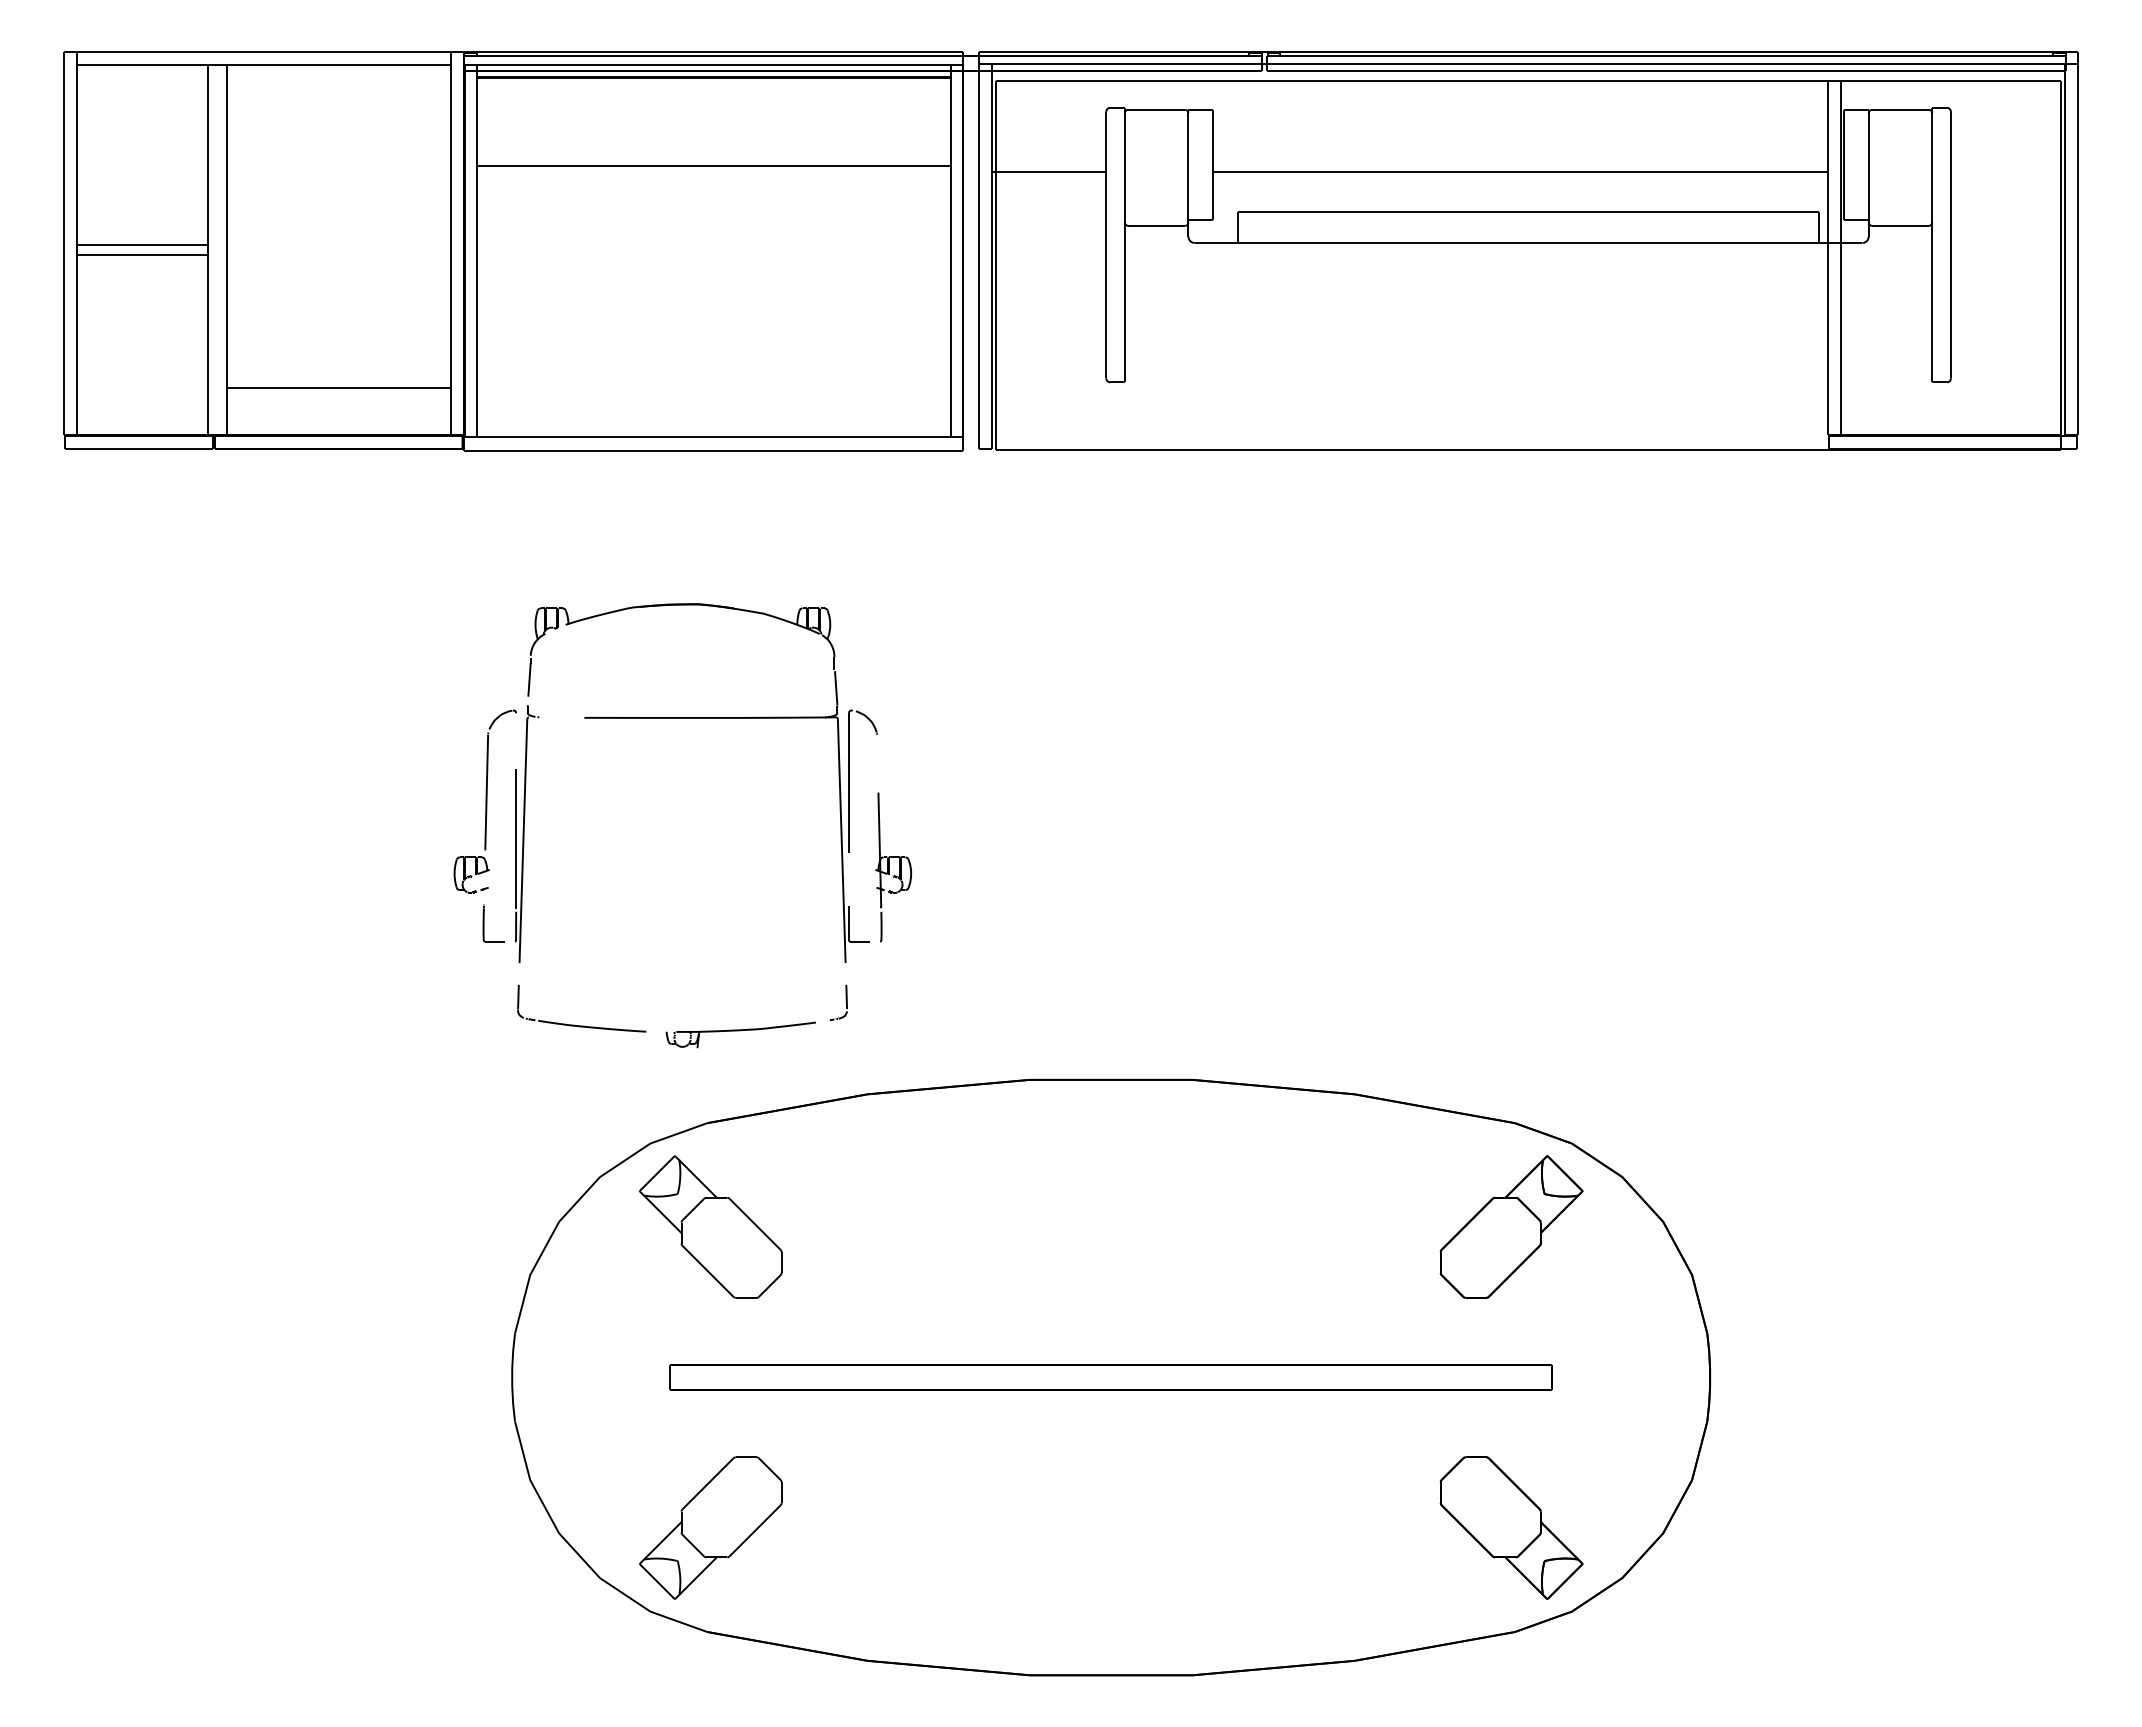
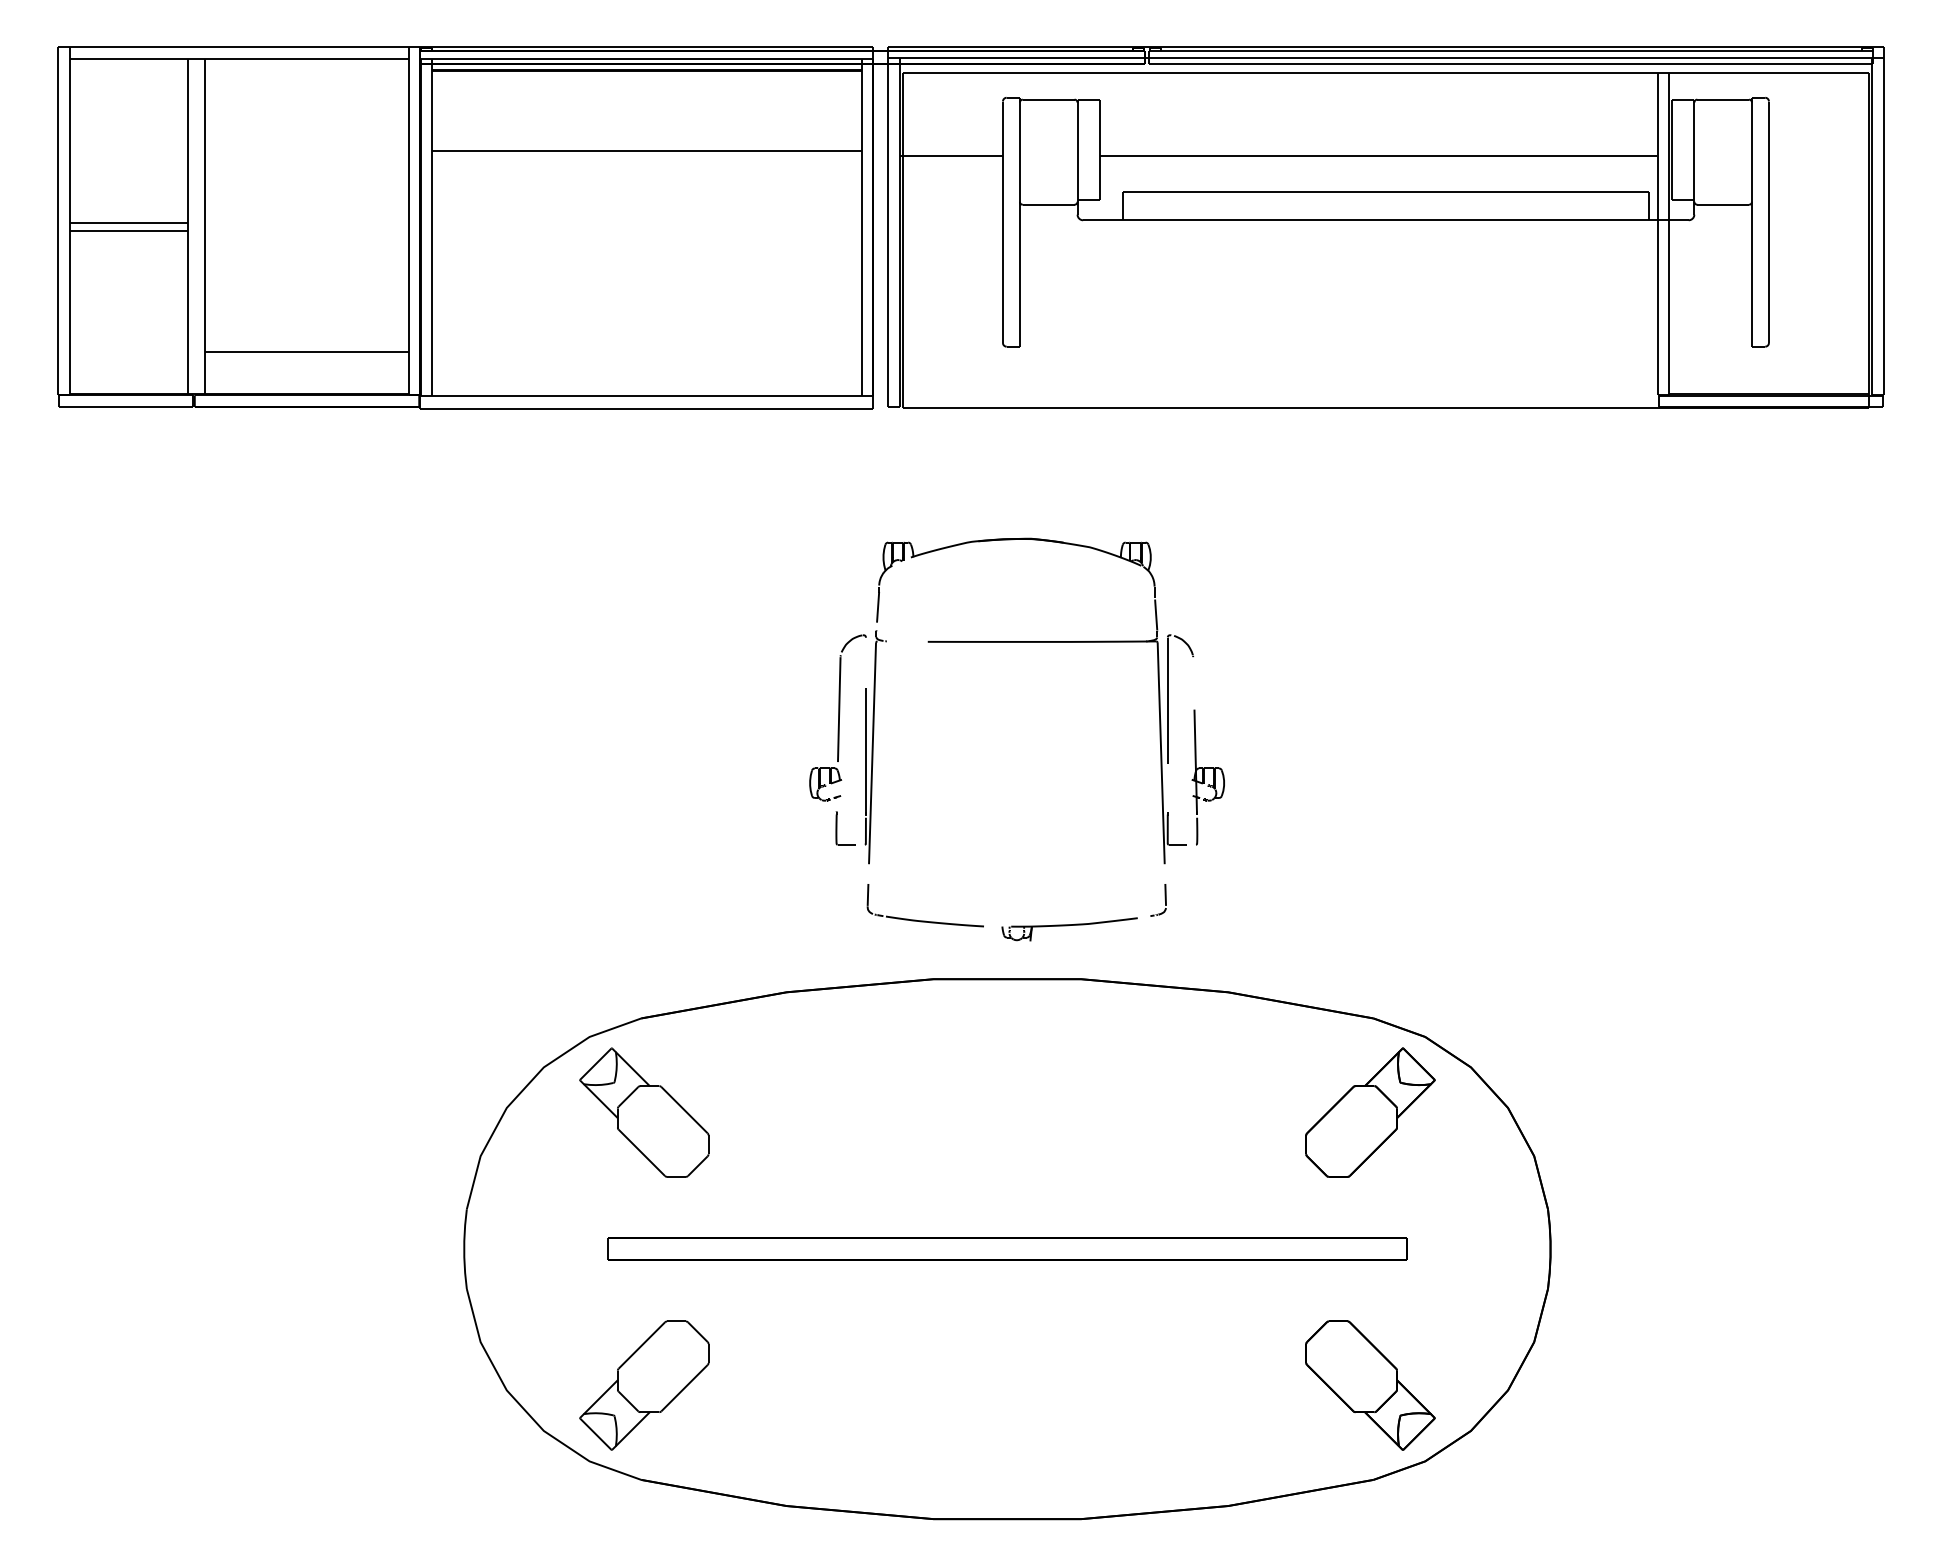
part: (682, 718) -> (1016, 642), moved

